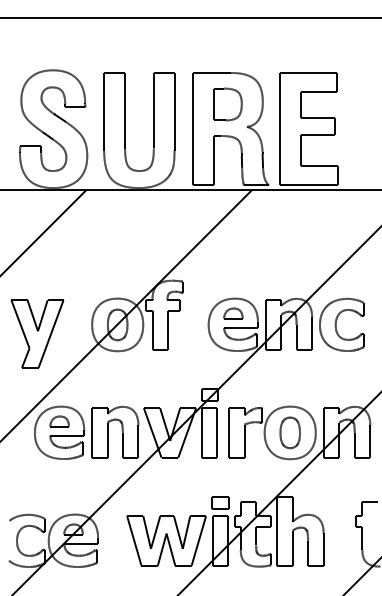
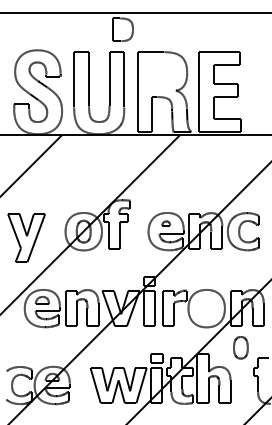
part: (227, 104) -> (122, 29), moved
part: (233, 313) -> (166, 223), size x0.6
part: (289, 432) -> (240, 347), moved

